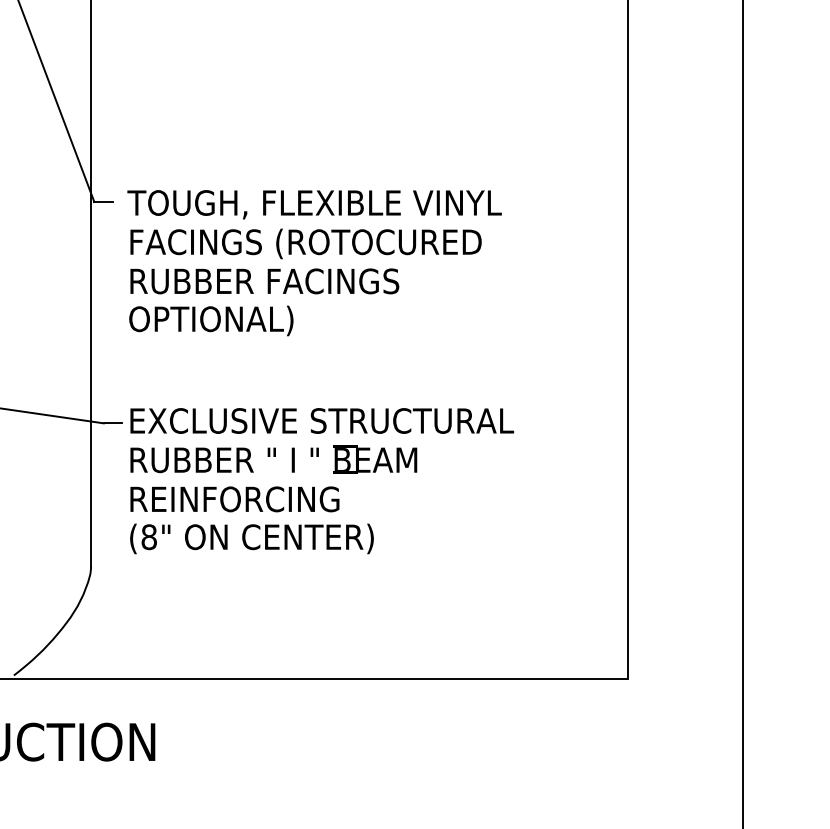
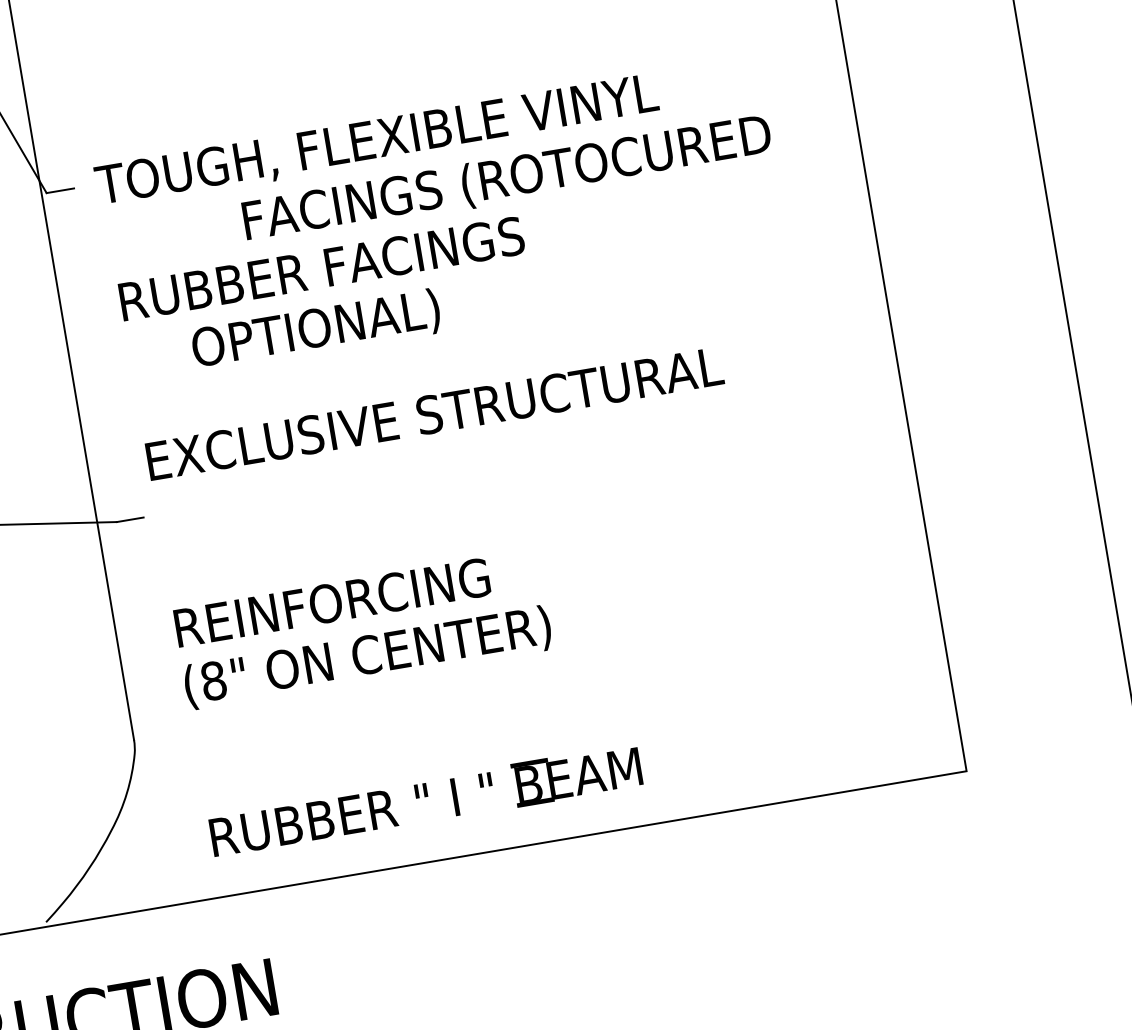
text: (305, 243) -> (506, 179), moved
text: (211, 320) -> (316, 329), moved
text: (321, 420) -> (433, 413), moved
text: (273, 459) -> (425, 801), moved

